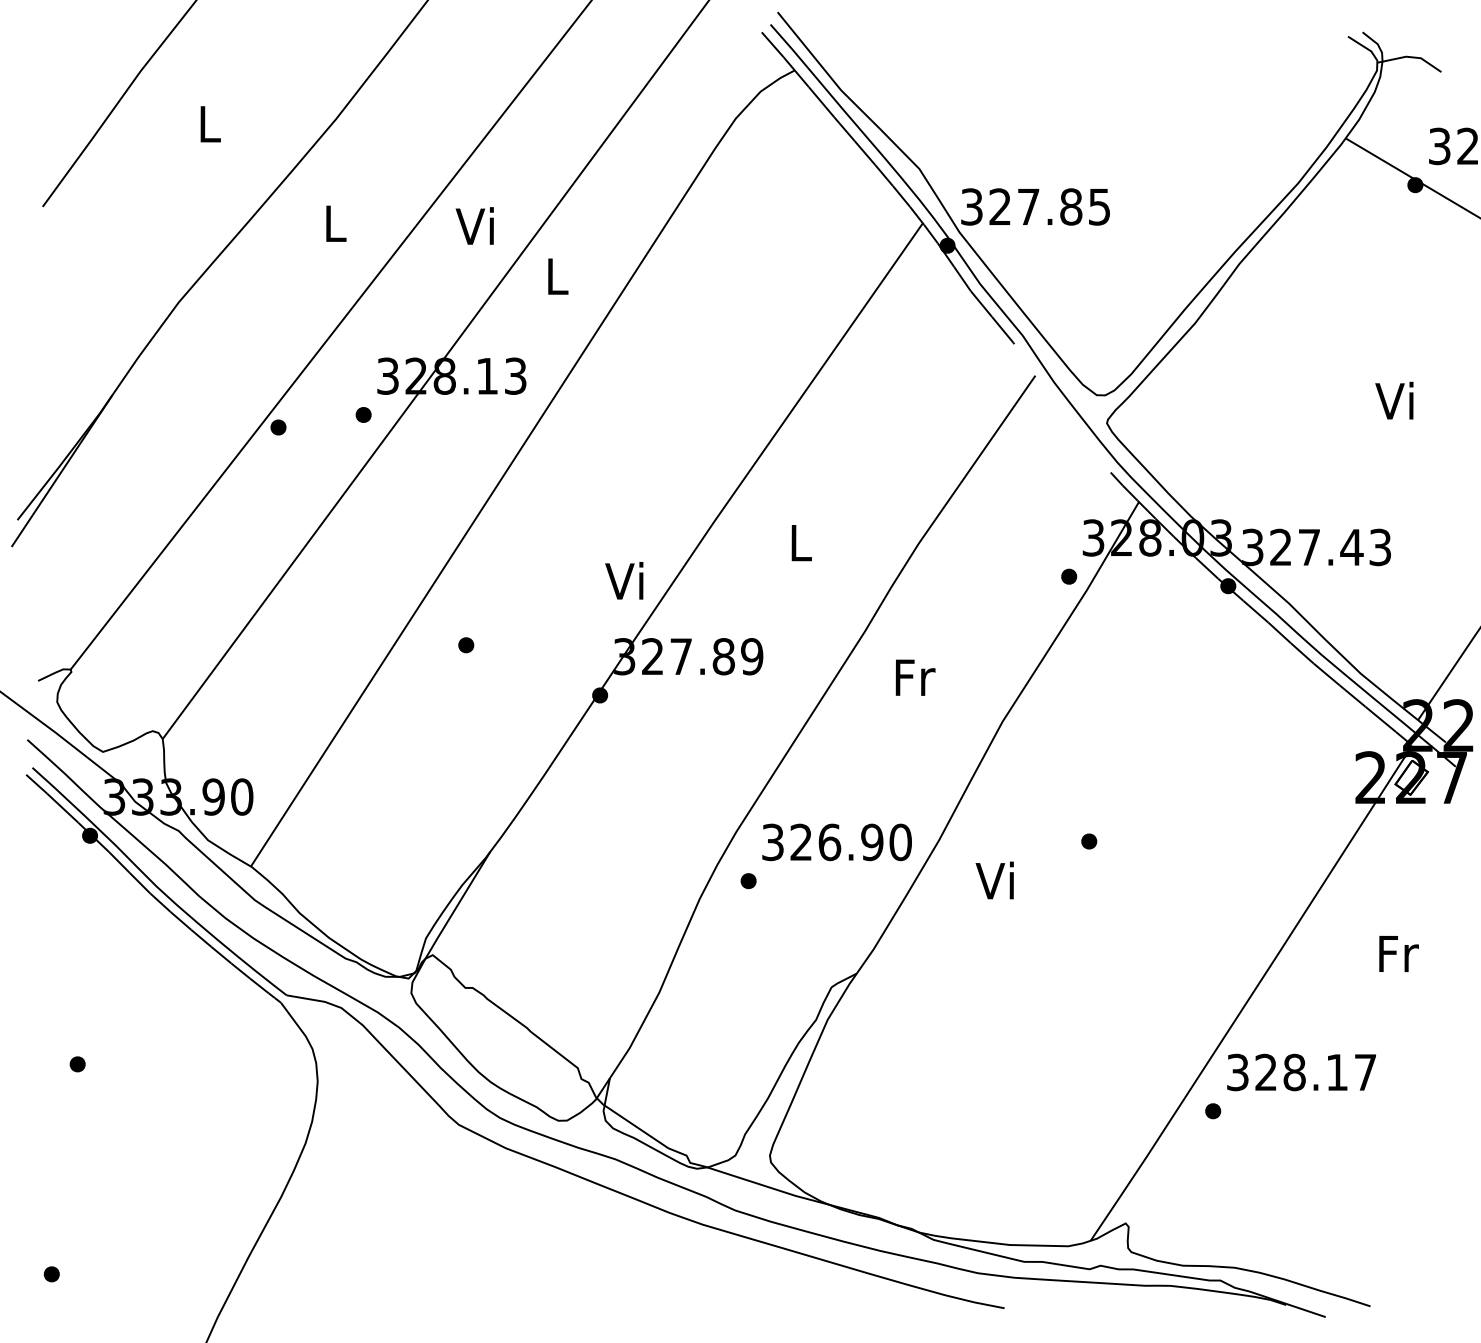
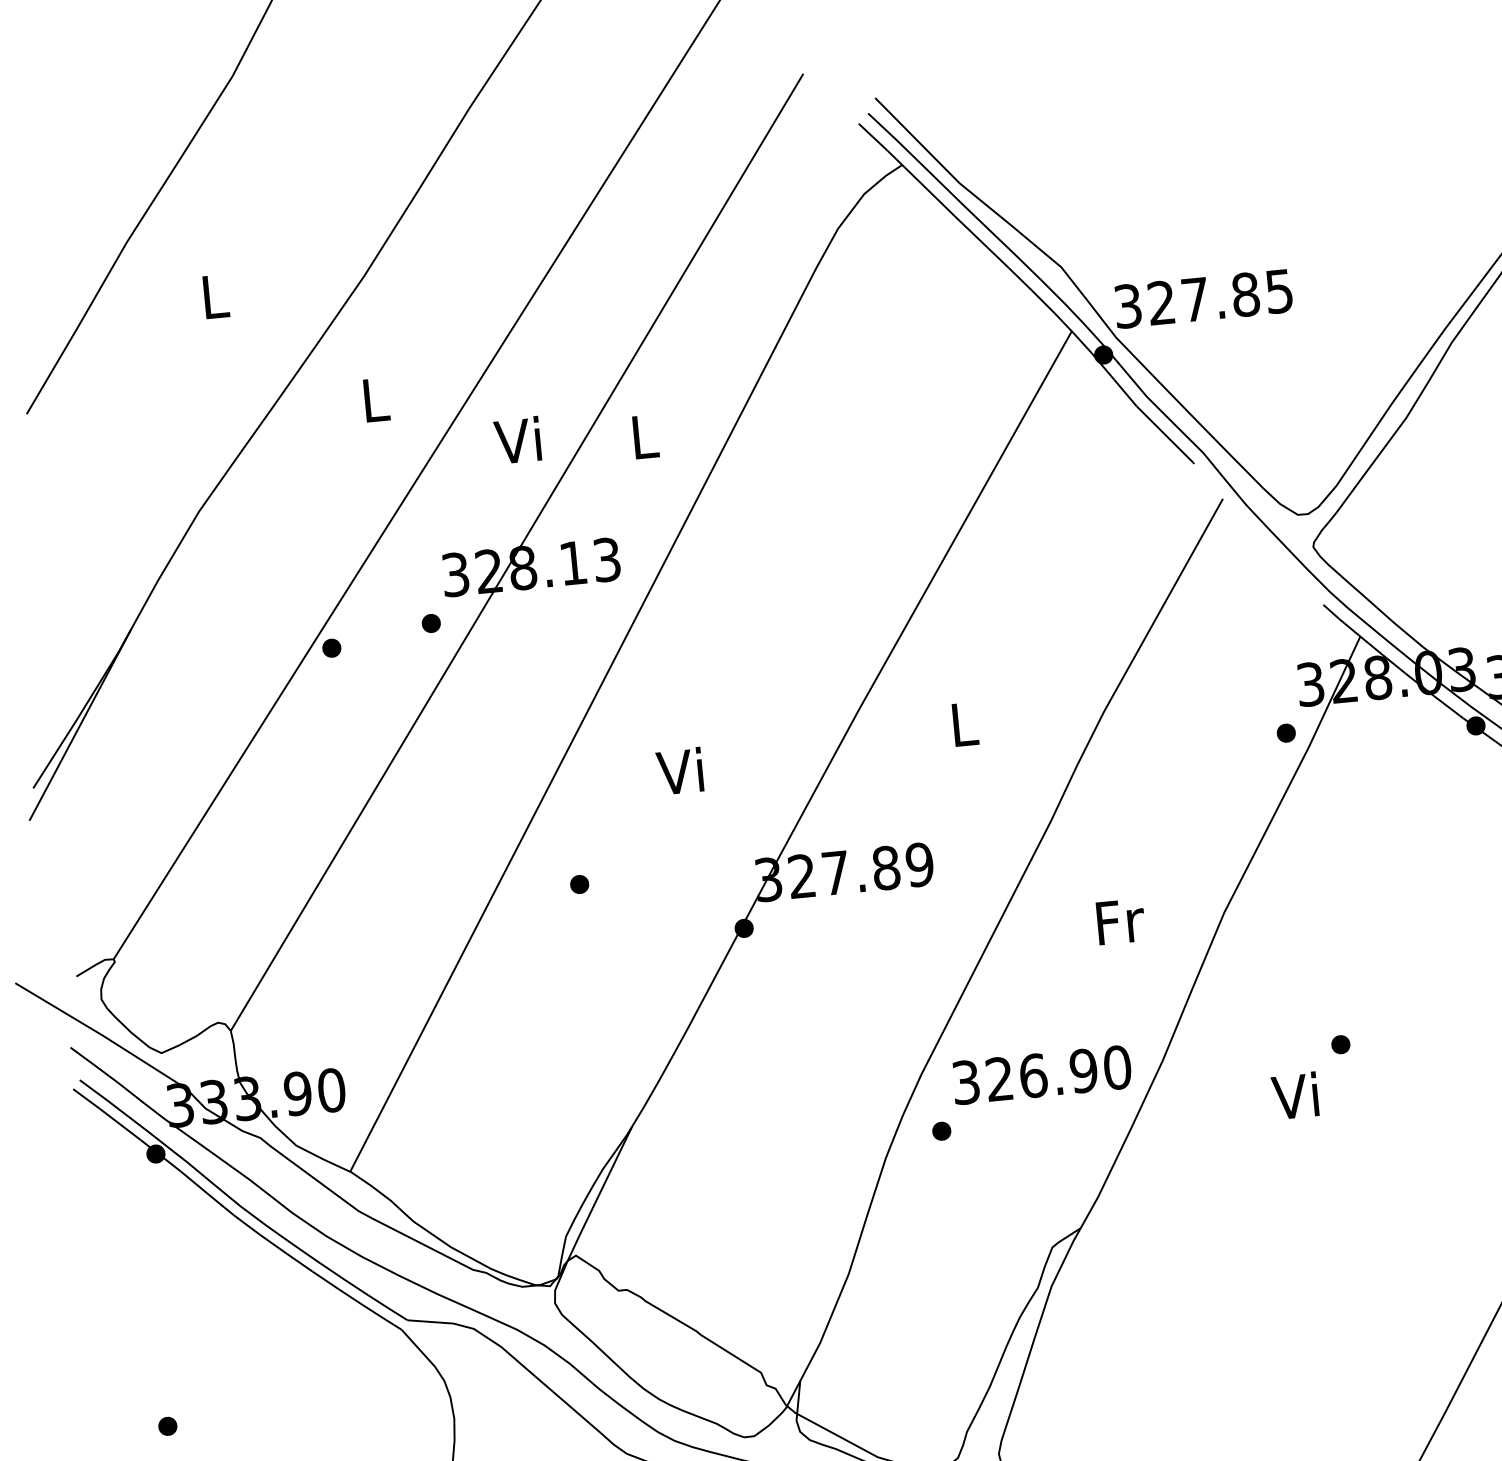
text: (474, 225) -> (517, 439), moved
text: (624, 580) -> (680, 770), moved
text: (915, 677) -> (1120, 921), moved
text: (994, 880) -> (1294, 1095), moved

